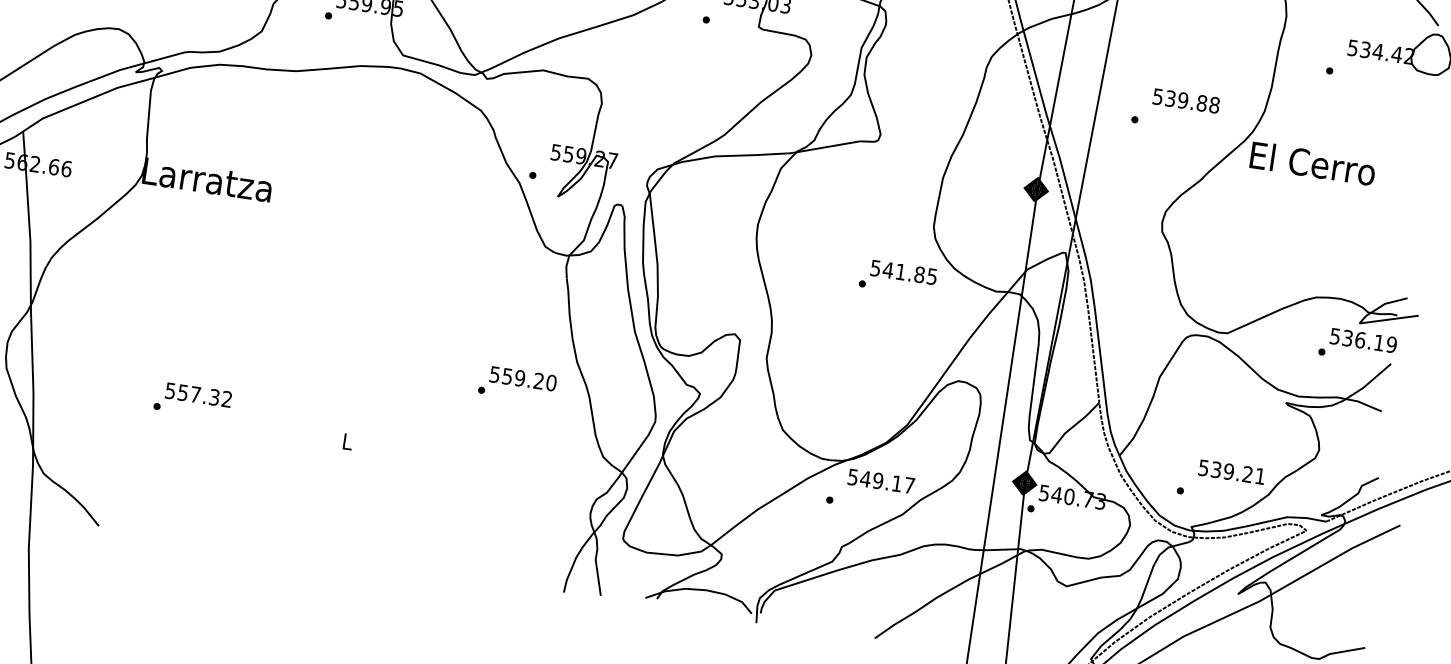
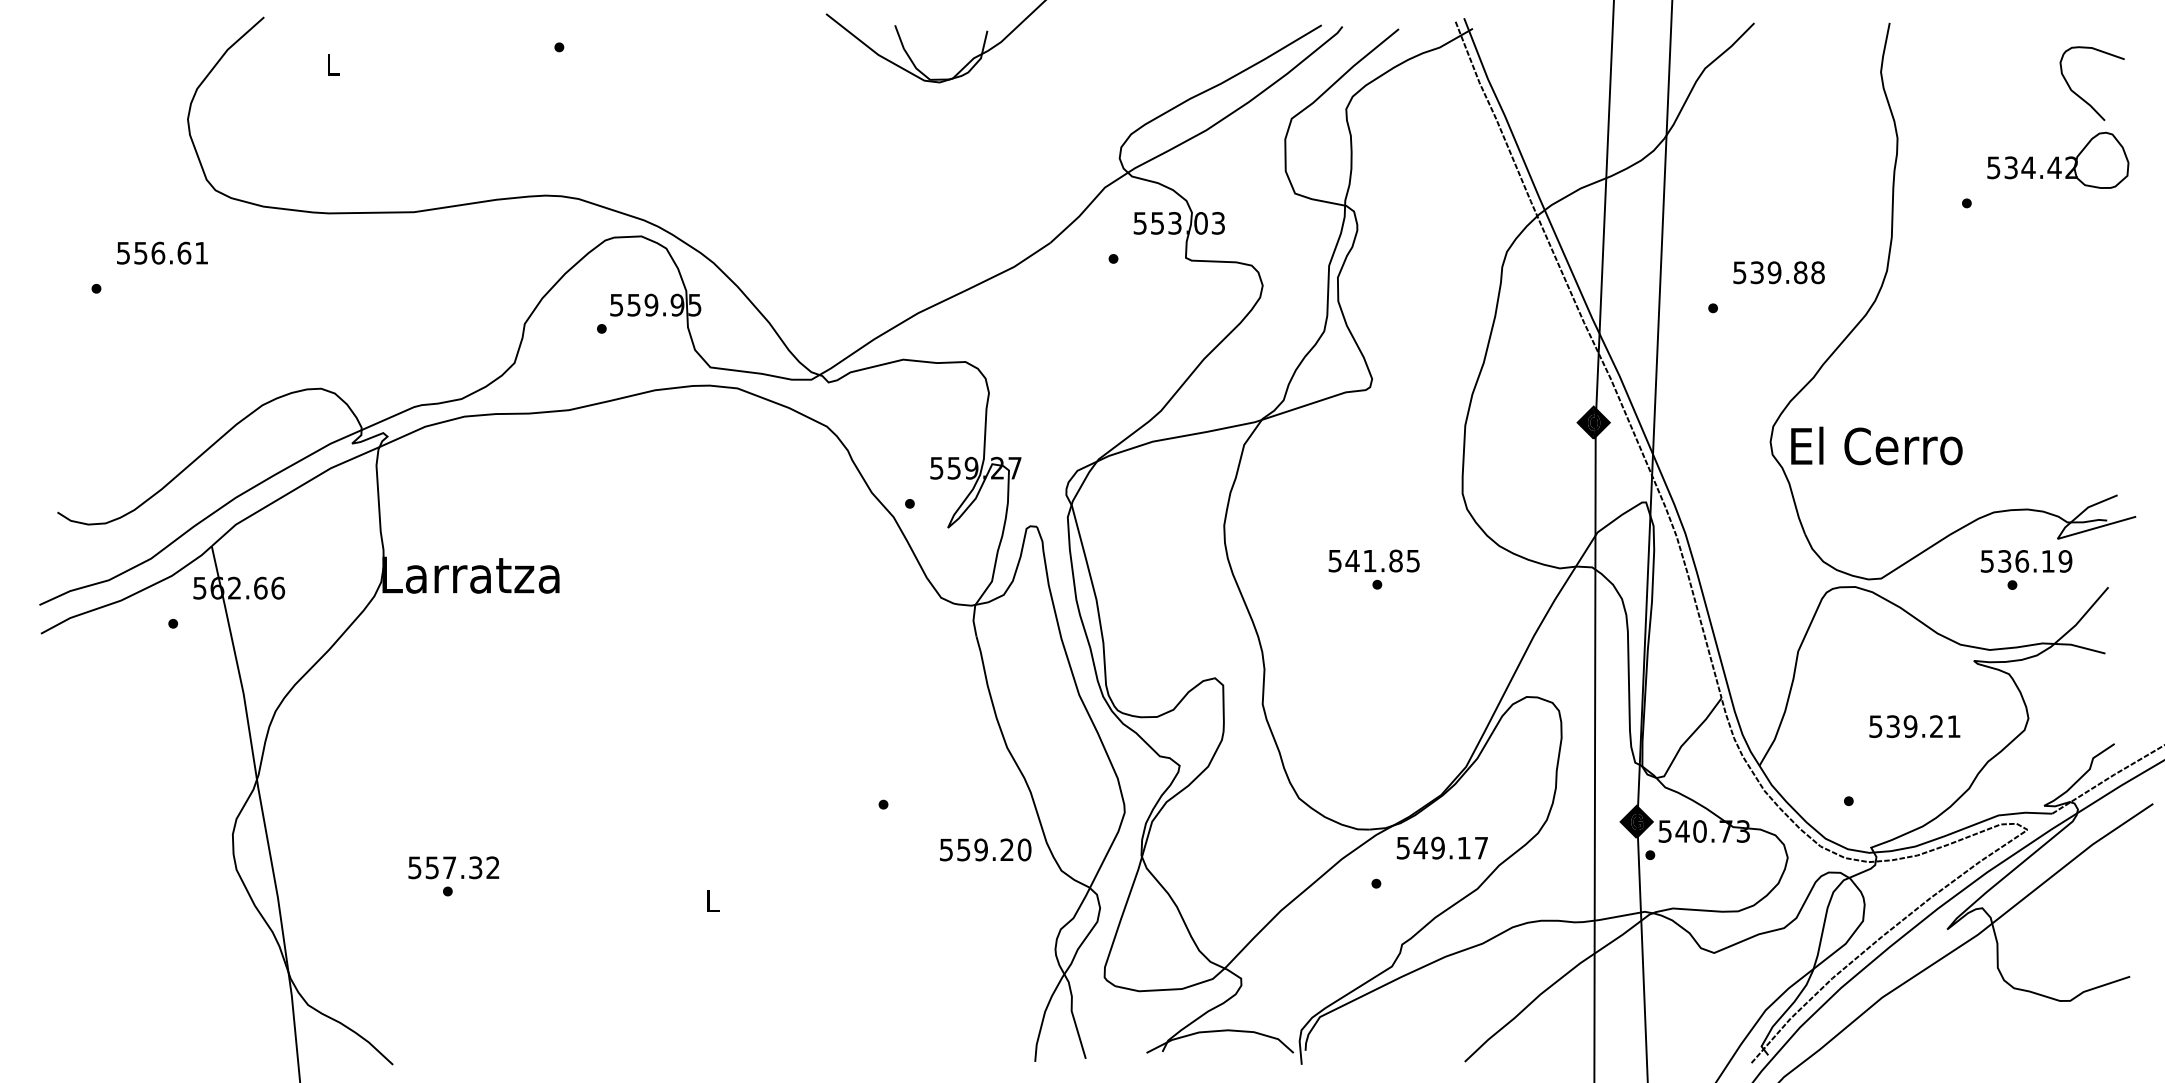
text: (1312, 163) -> (1876, 445), moved
text: (903, 272) -> (1373, 560), moved
text: (1363, 340) -> (2026, 561), moved
text: (523, 378) -> (985, 849), moved
text: (198, 394) -> (453, 867), moved
text: (1231, 472) -> (1914, 726), moved

